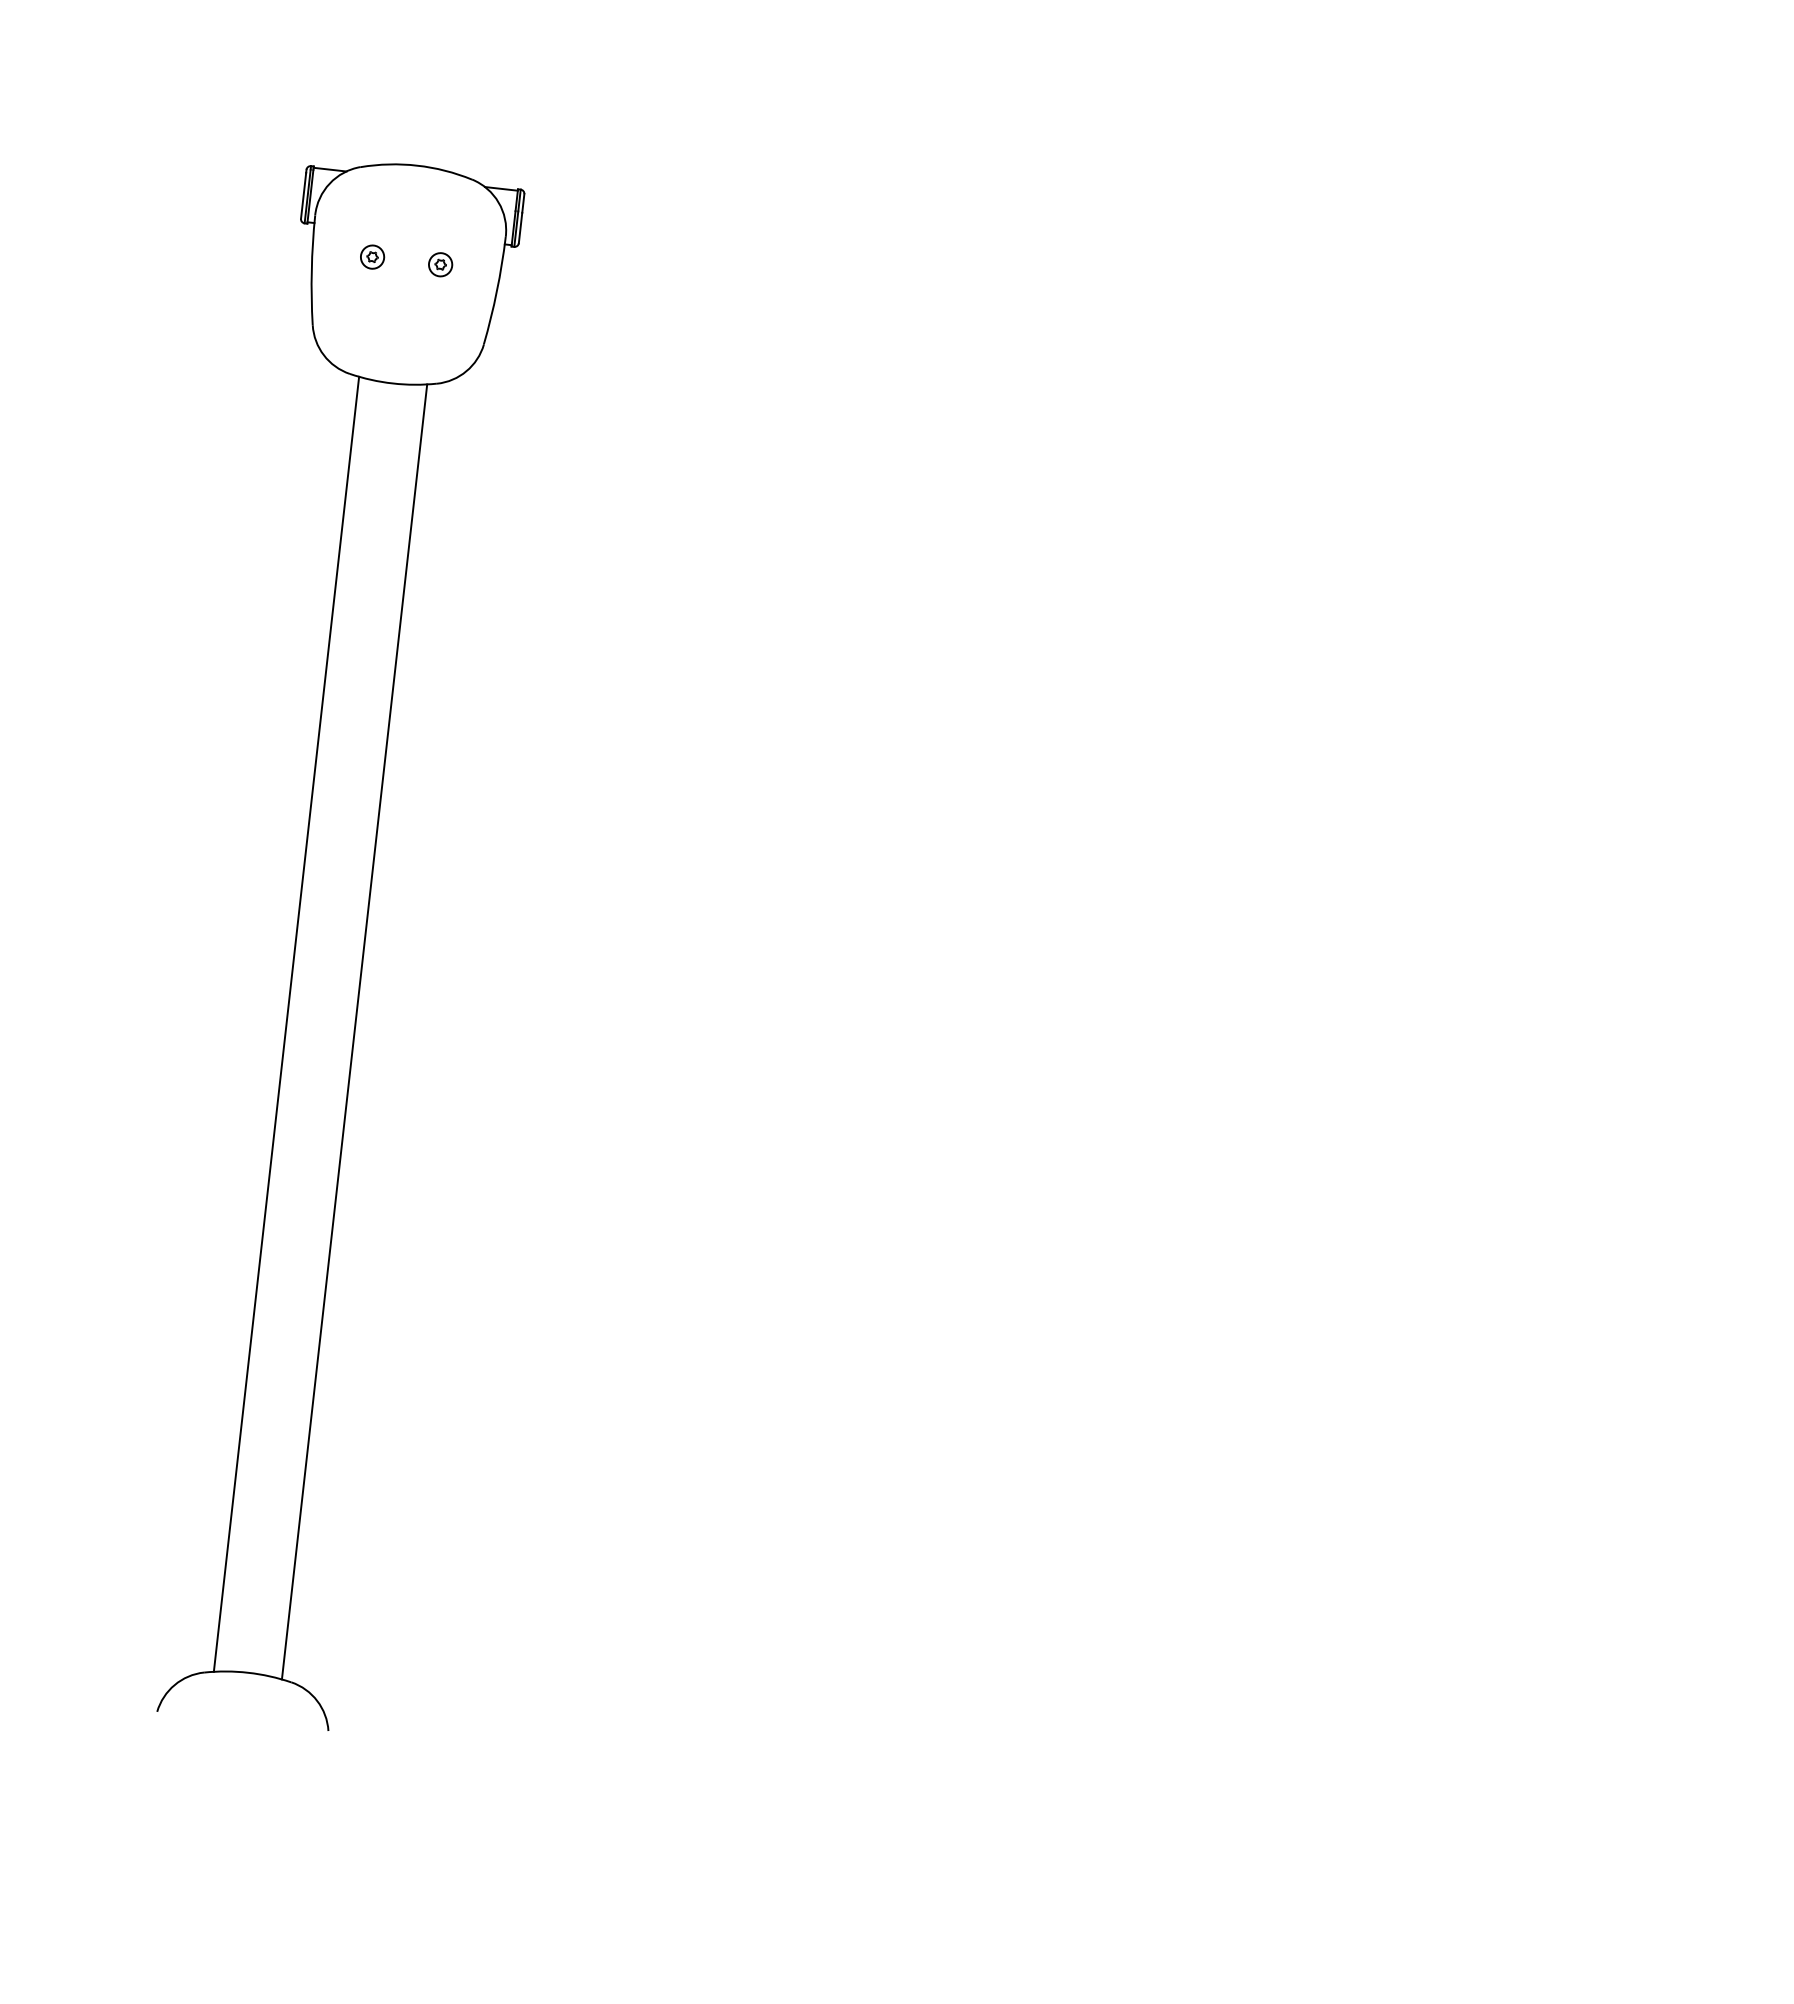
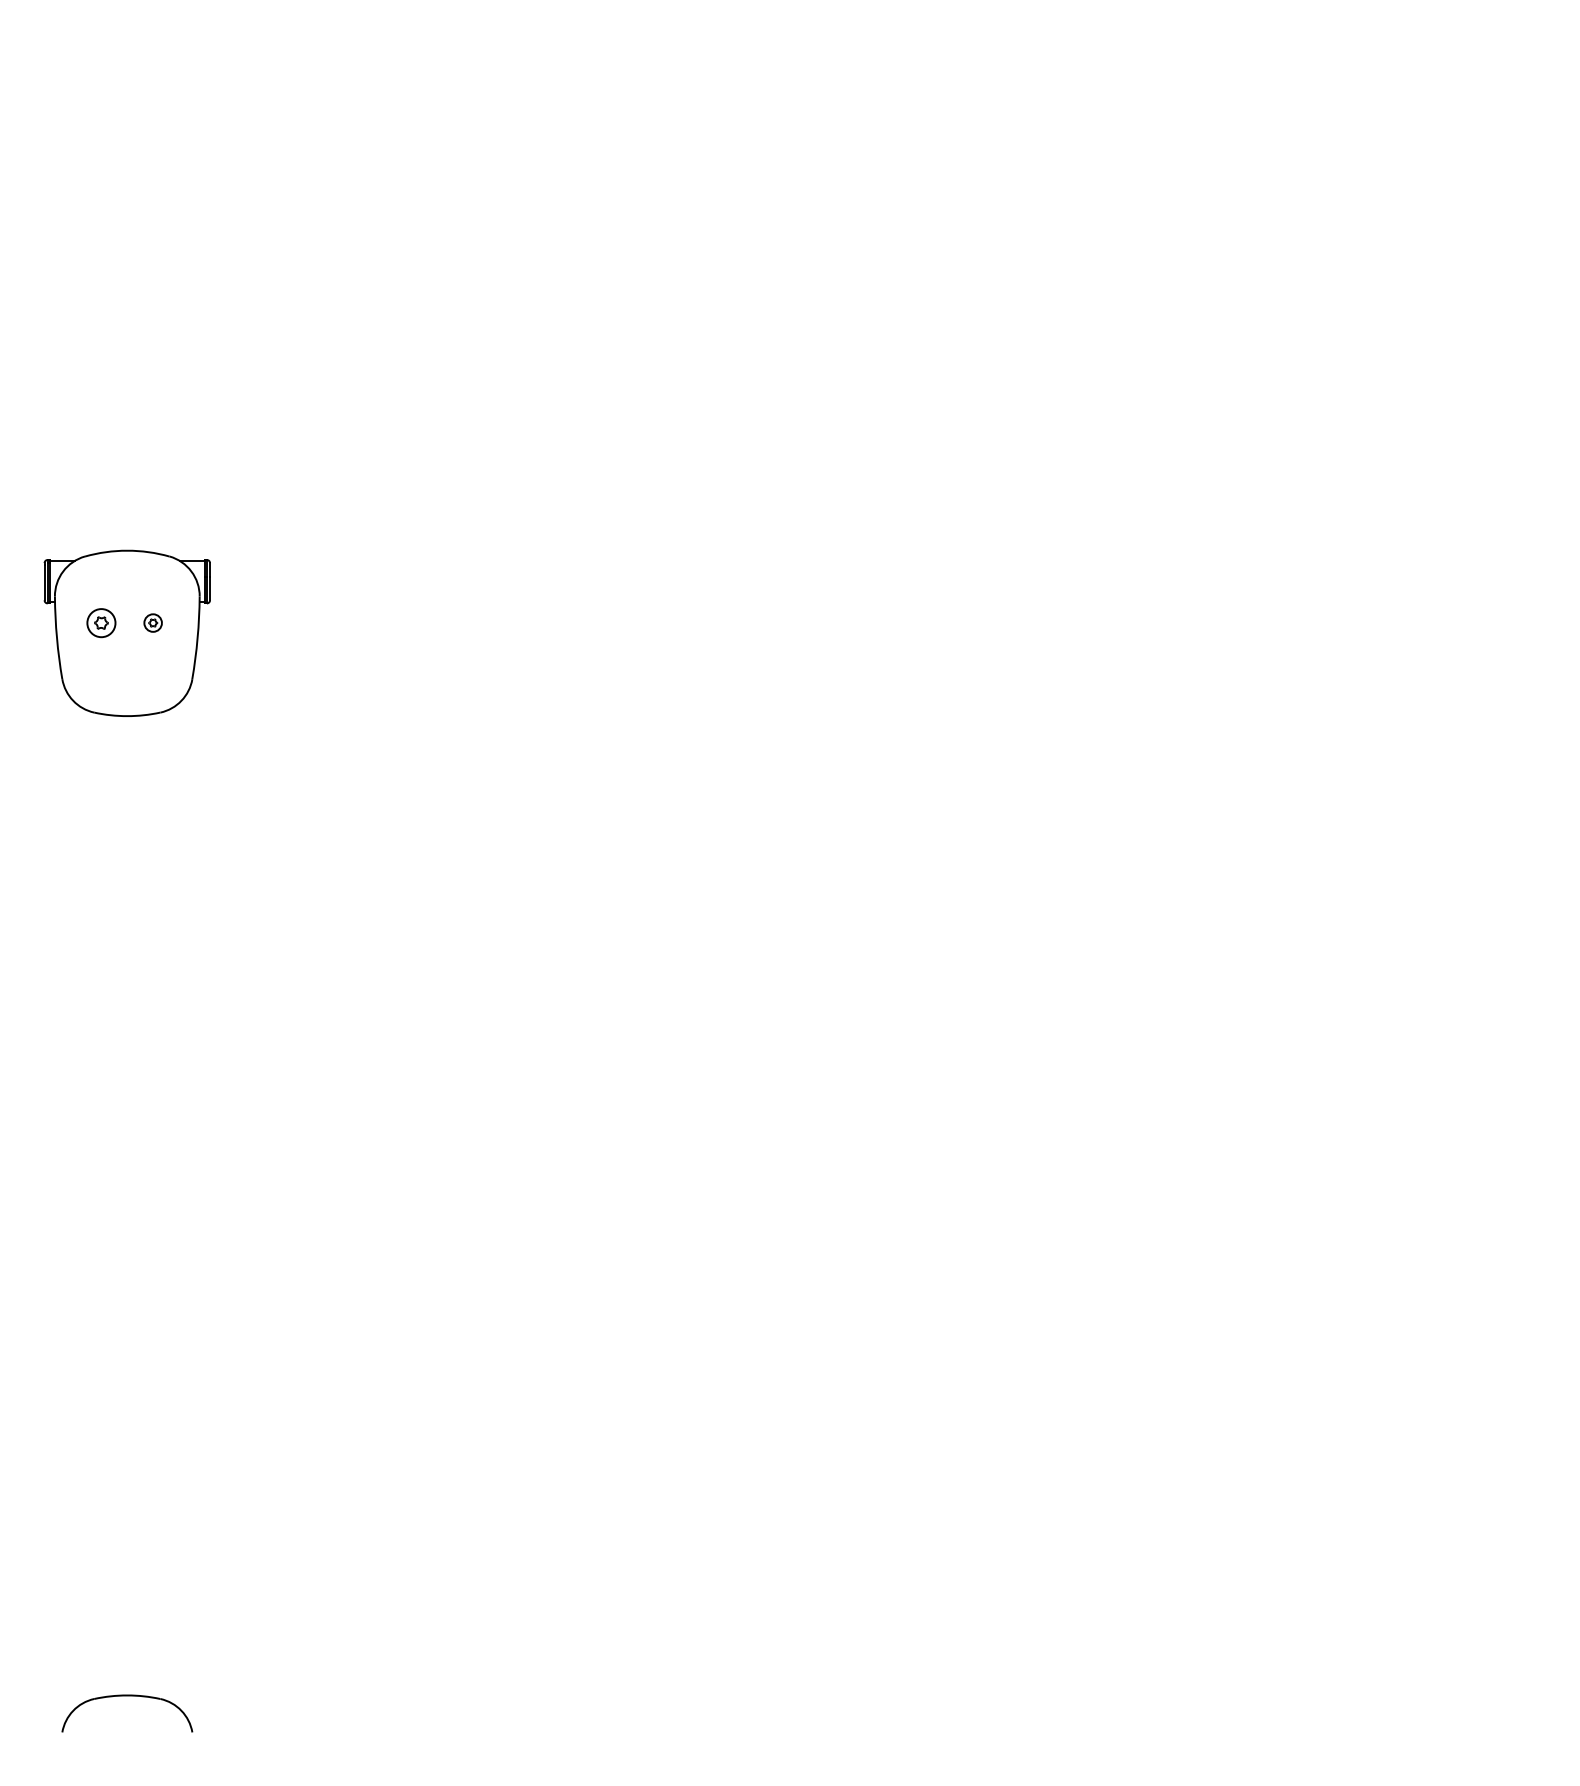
part: (372, 256) -> (101, 622), size x1.6
line: (286, 1023) -> (101, 1205), removed
line: (355, 1031) -> (153, 1205), removed

